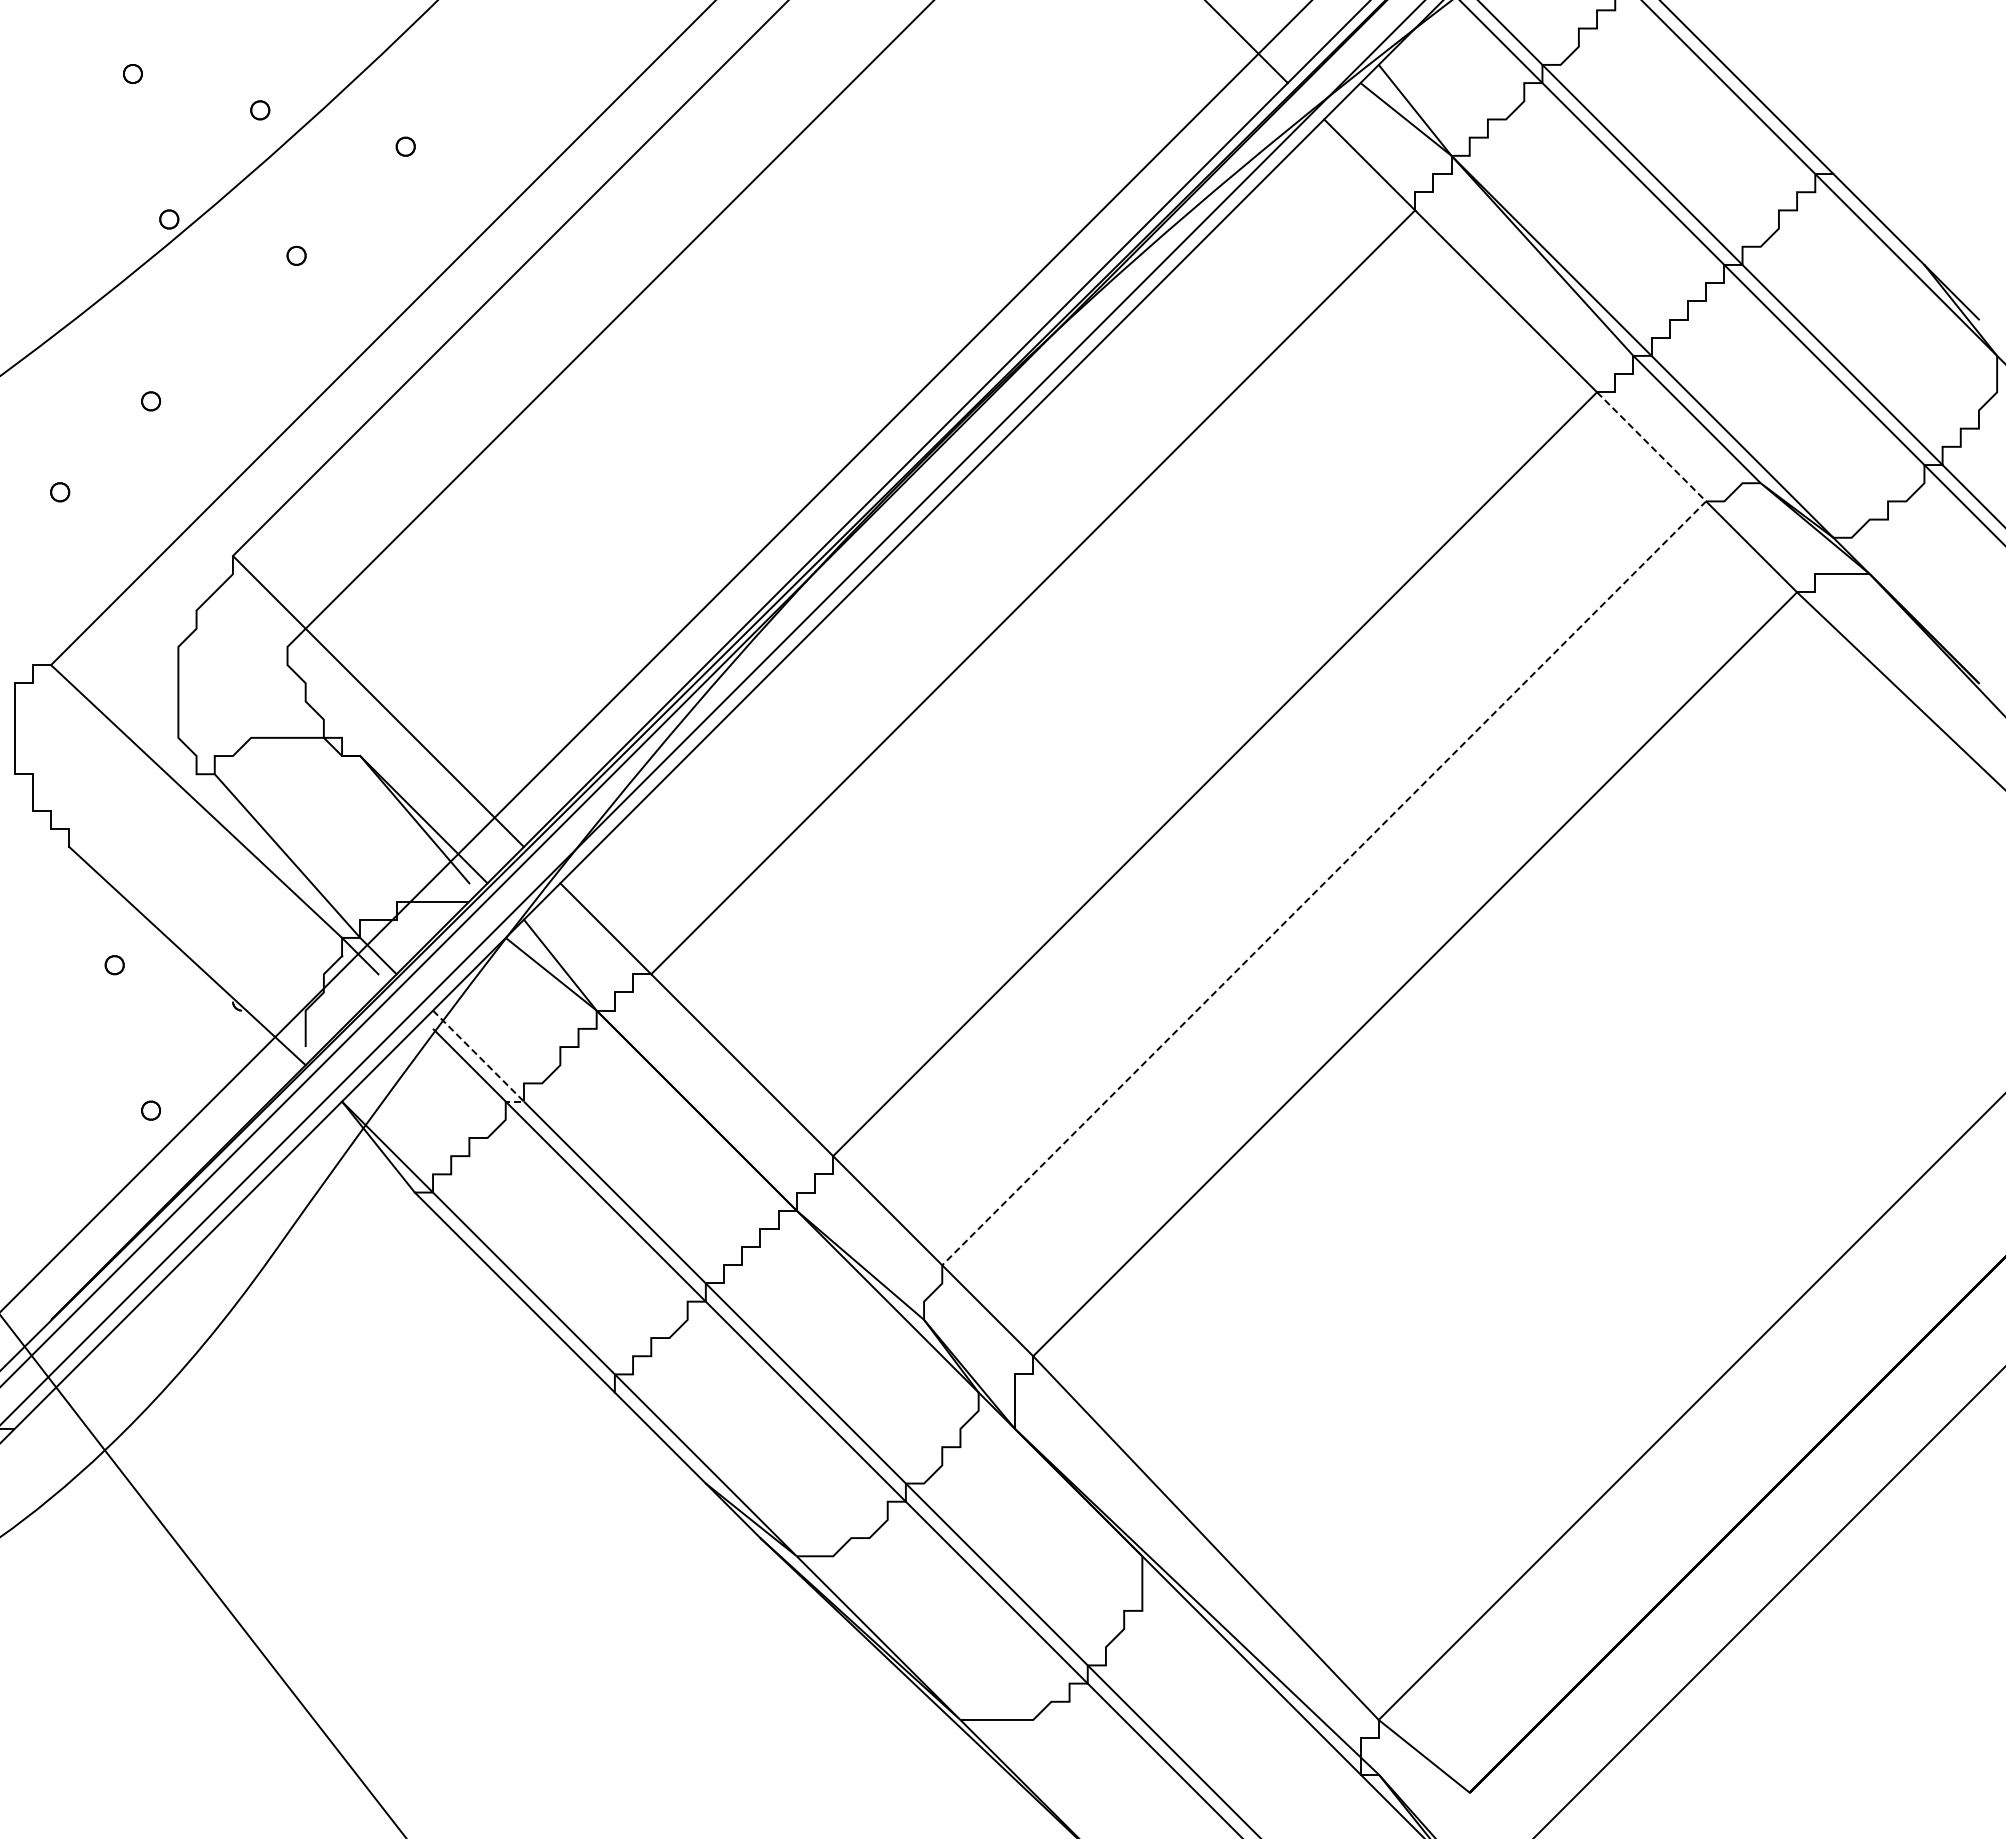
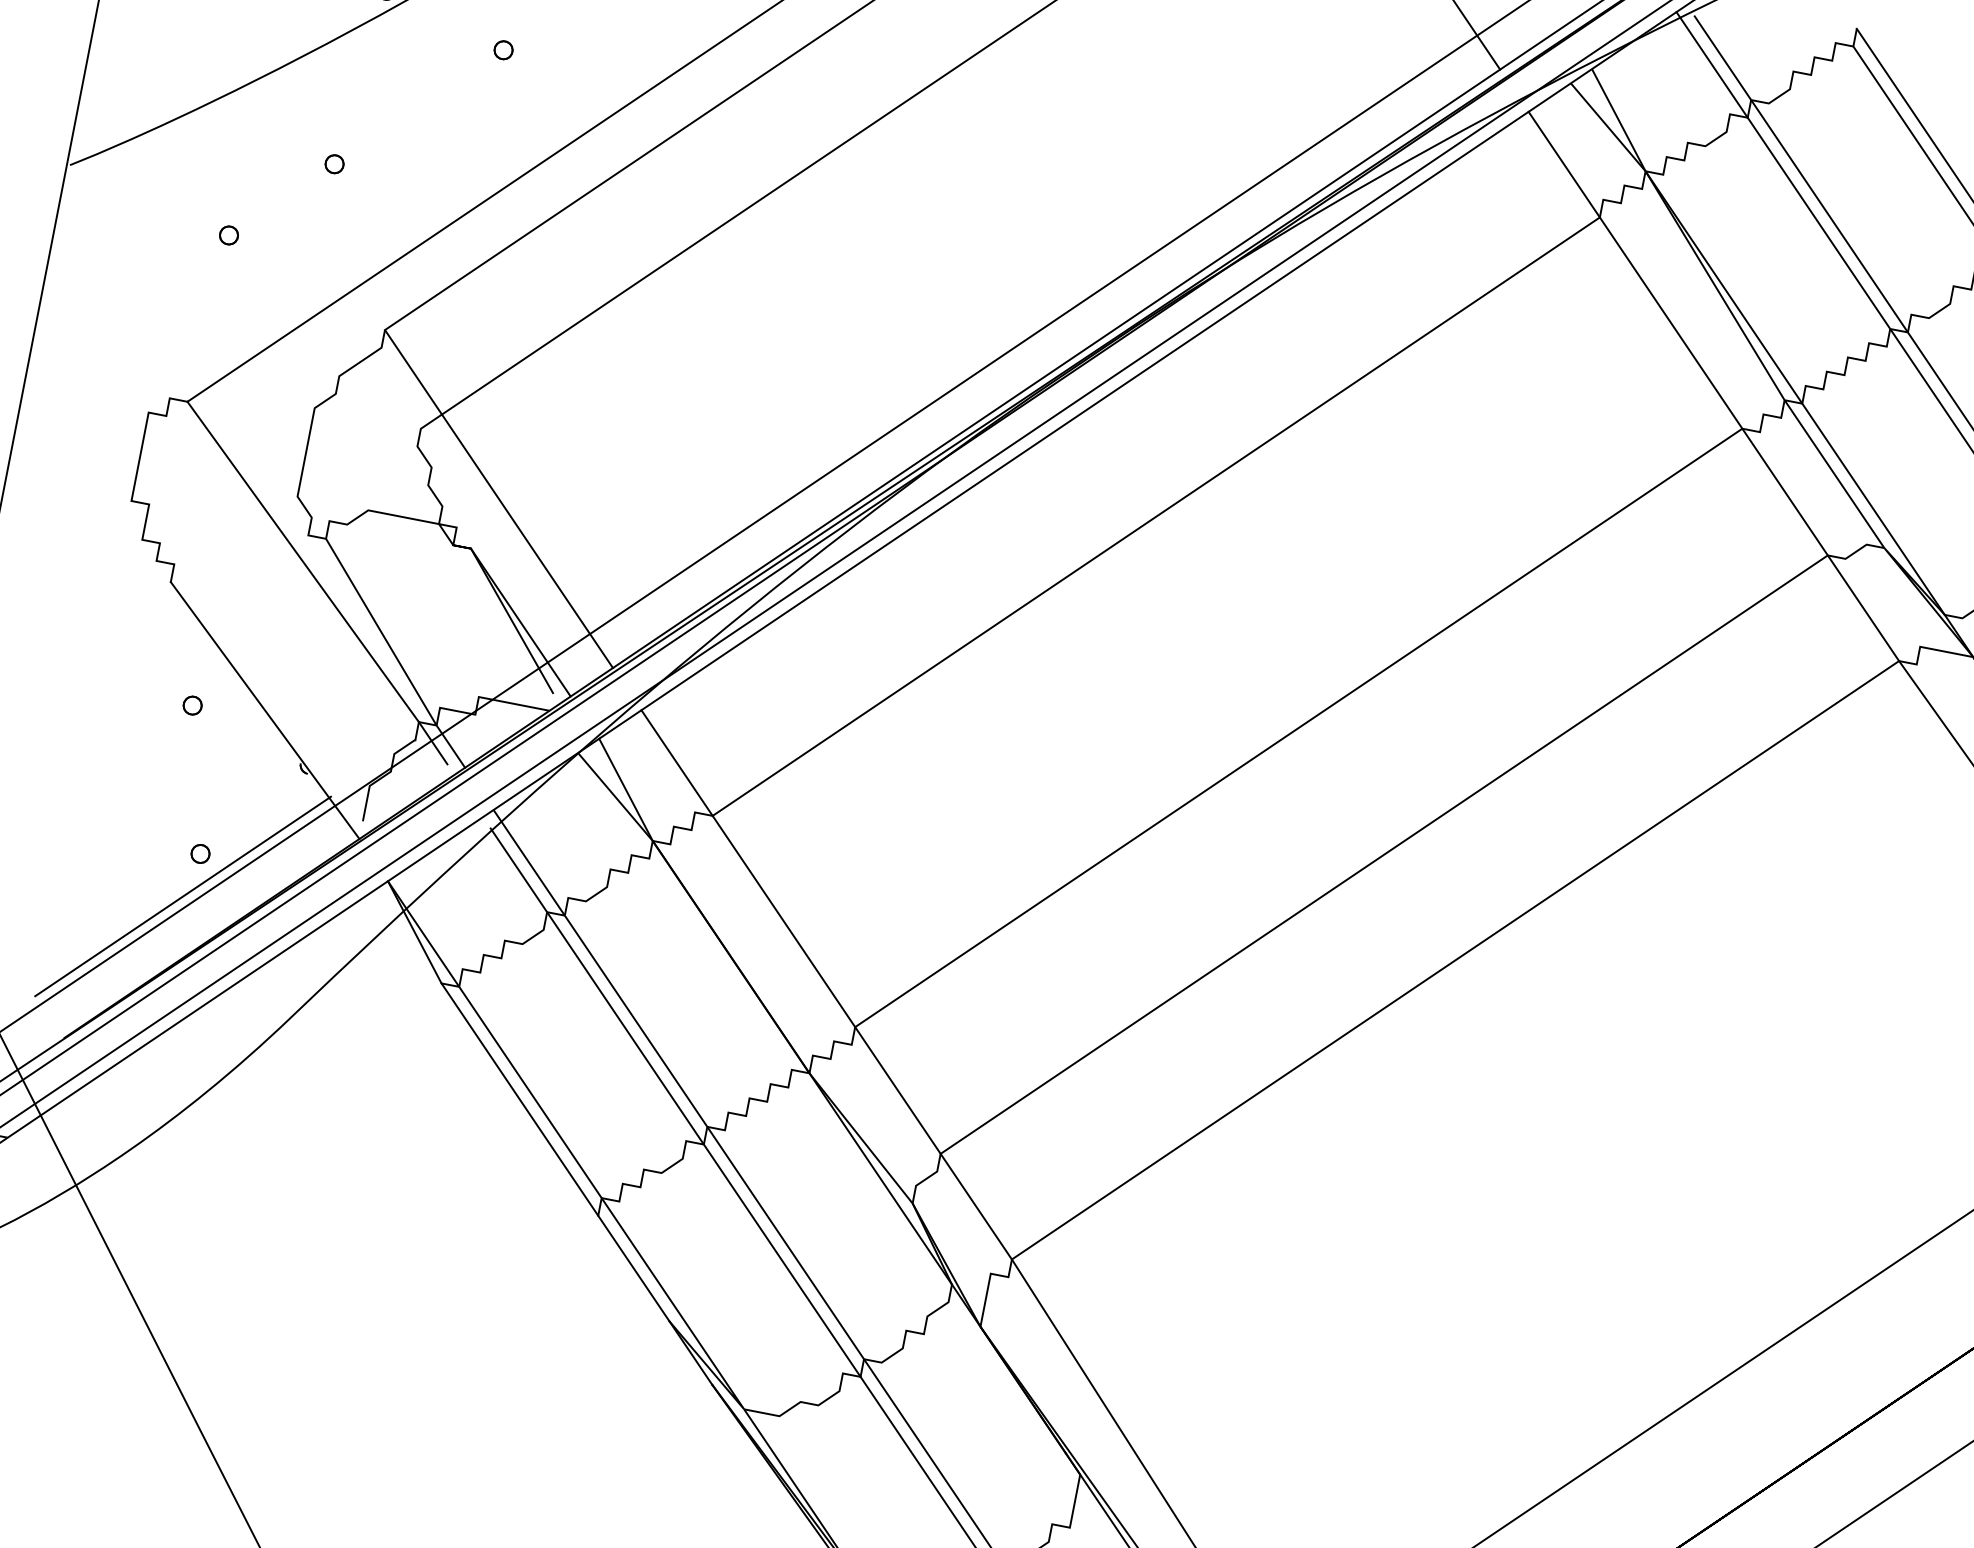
line: (1378, 828) -> (1447, 811), dashed -> solid
line: (485, 1063) -> (534, 871), dashed -> solid
line: (141, 1155) -> (182, 895), added

